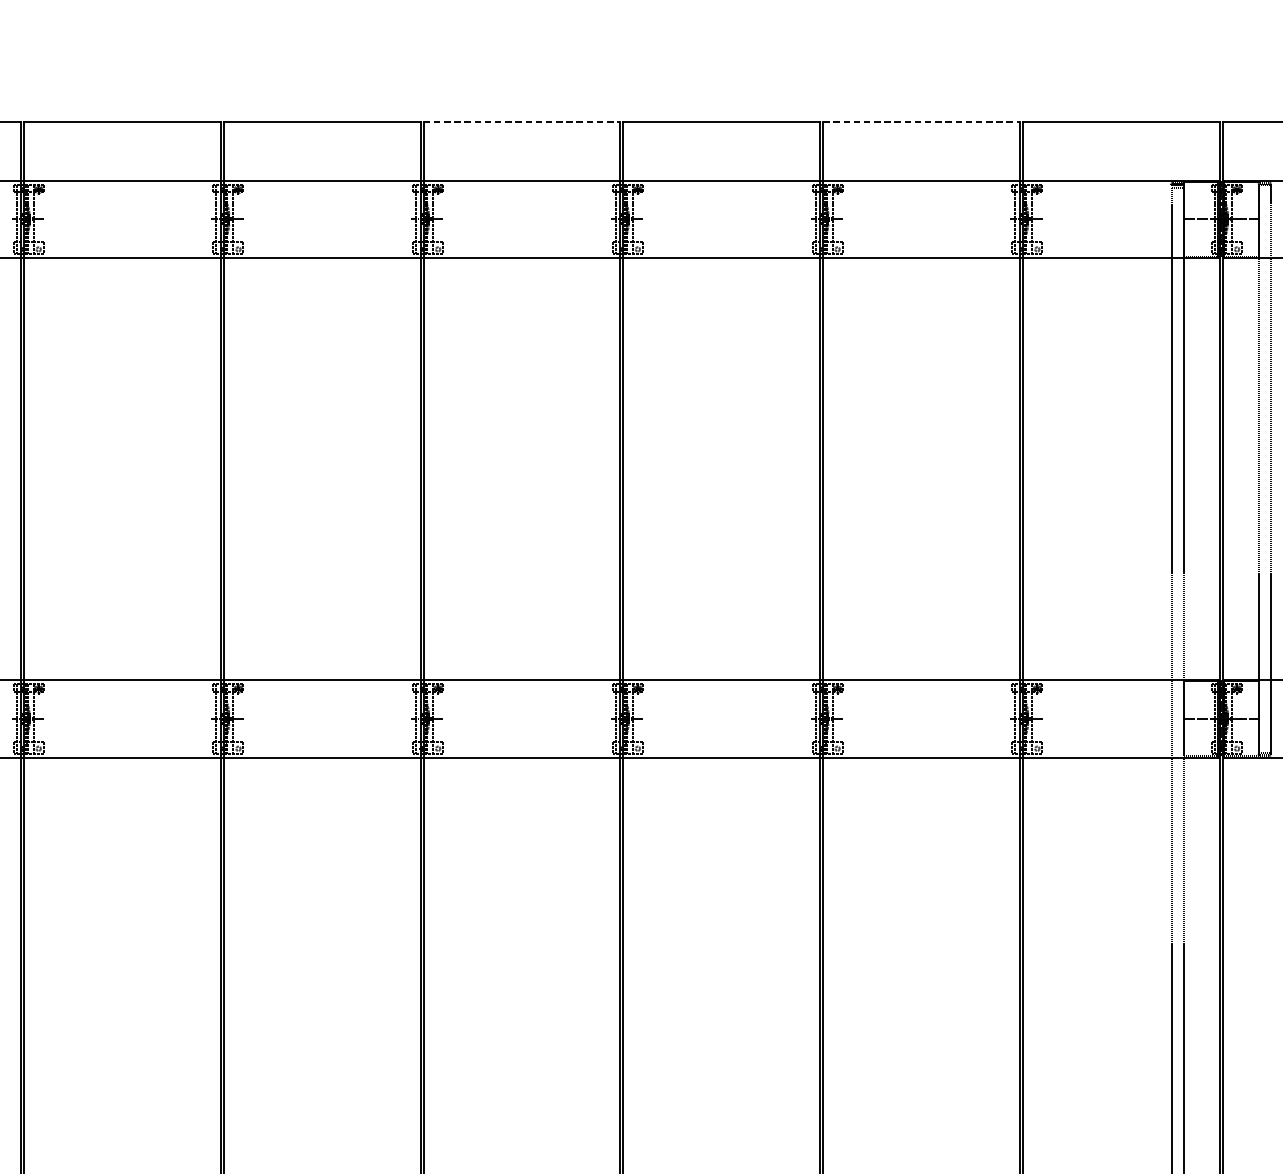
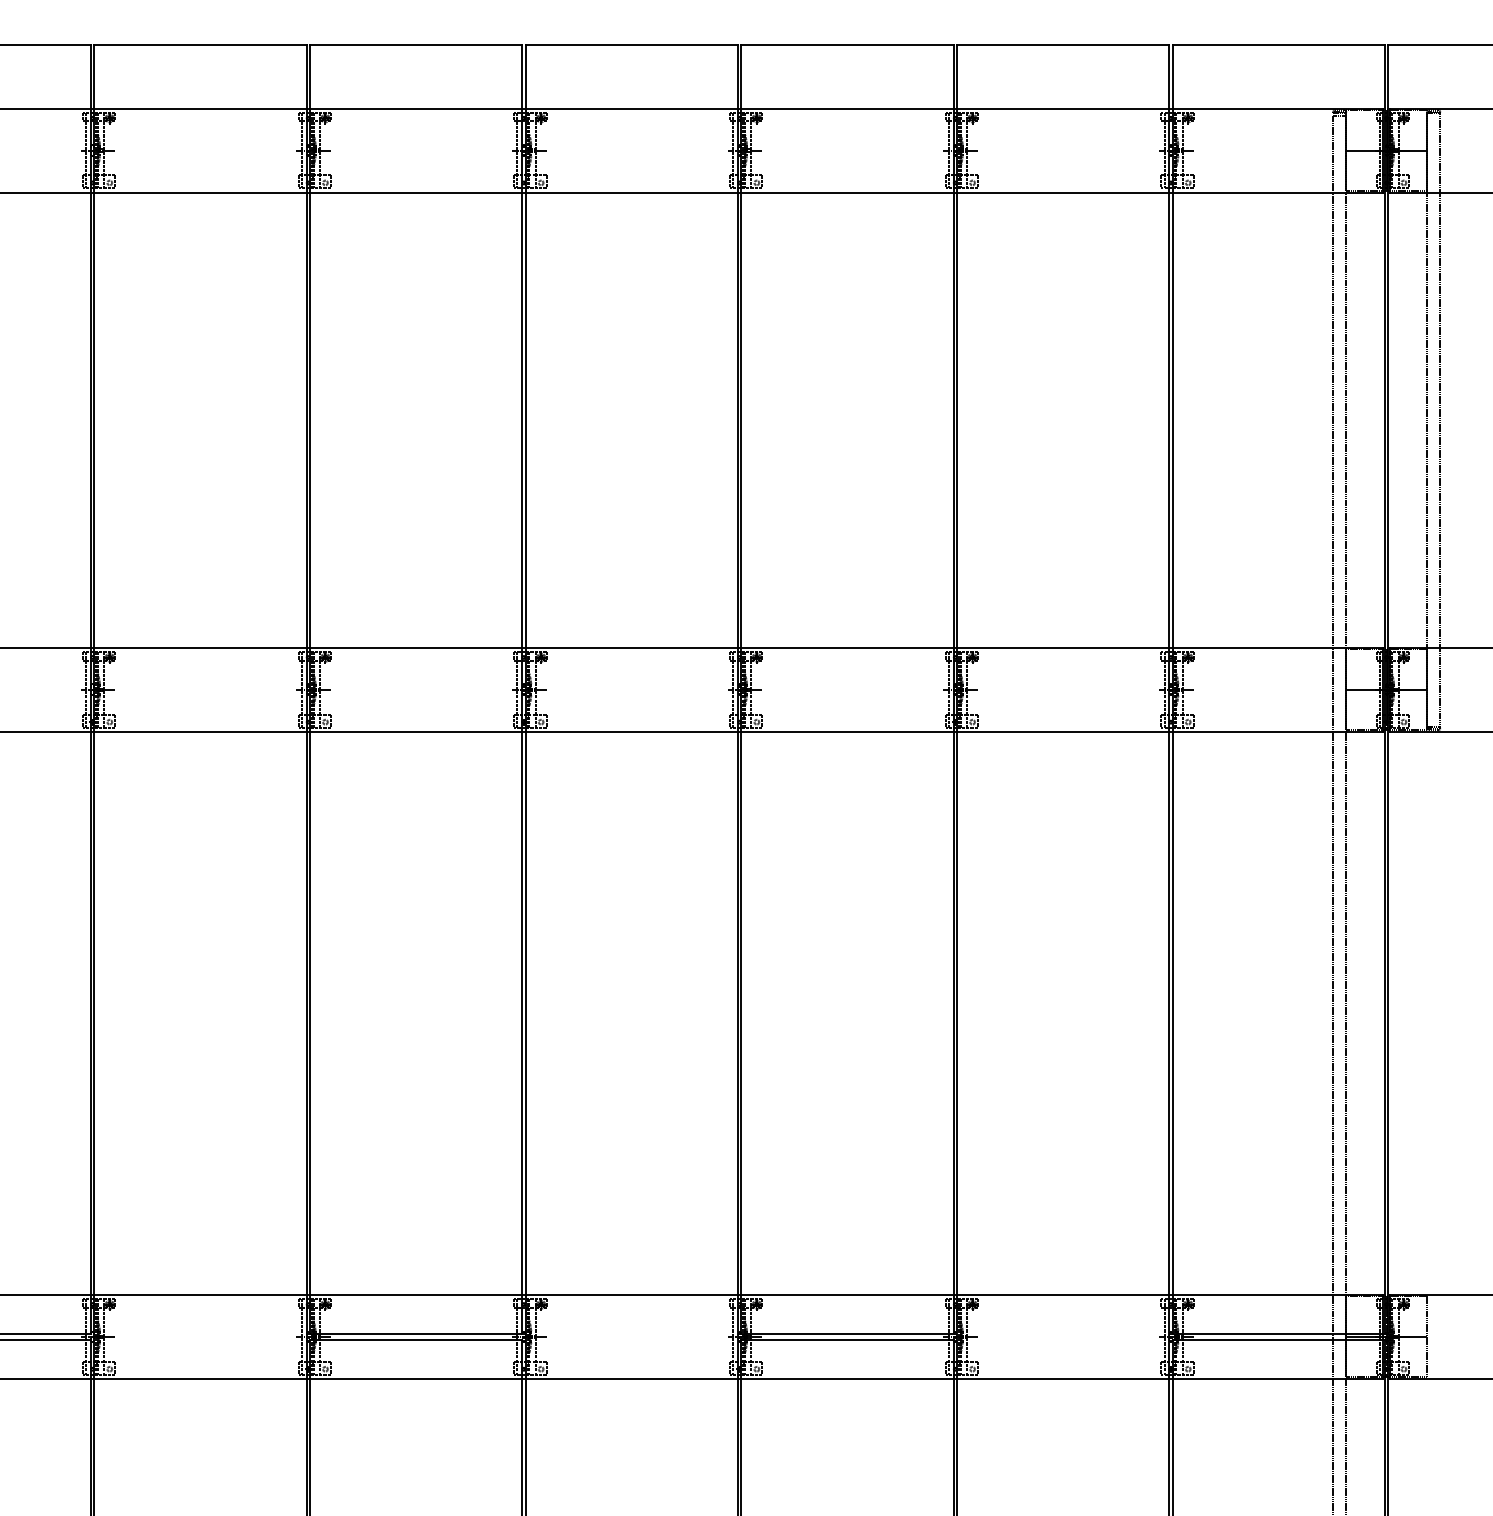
line: (522, 122) -> (632, 45), dashed -> solid
line: (921, 122) -> (1063, 45), dashed -> solid

